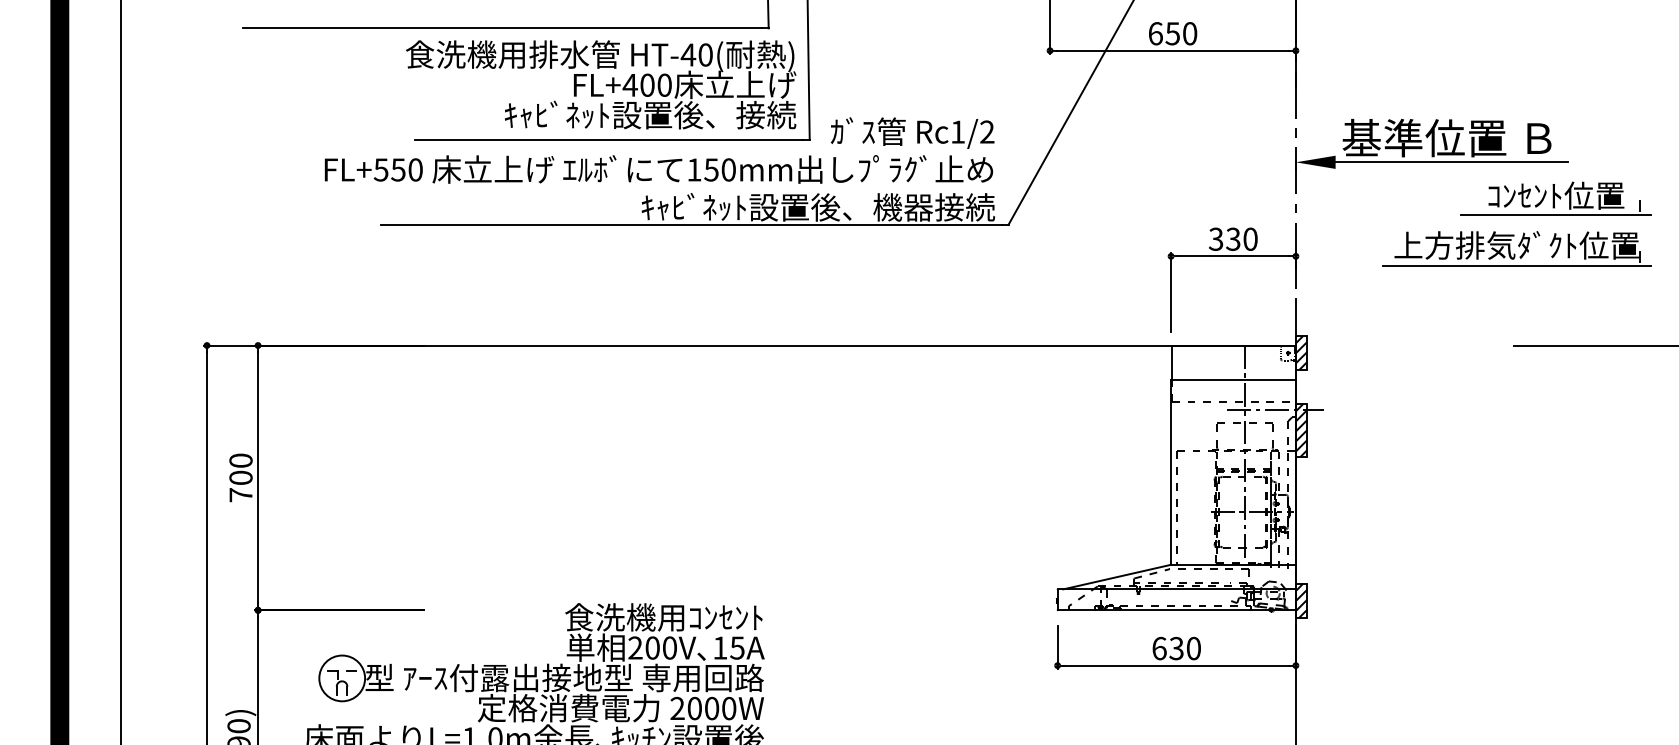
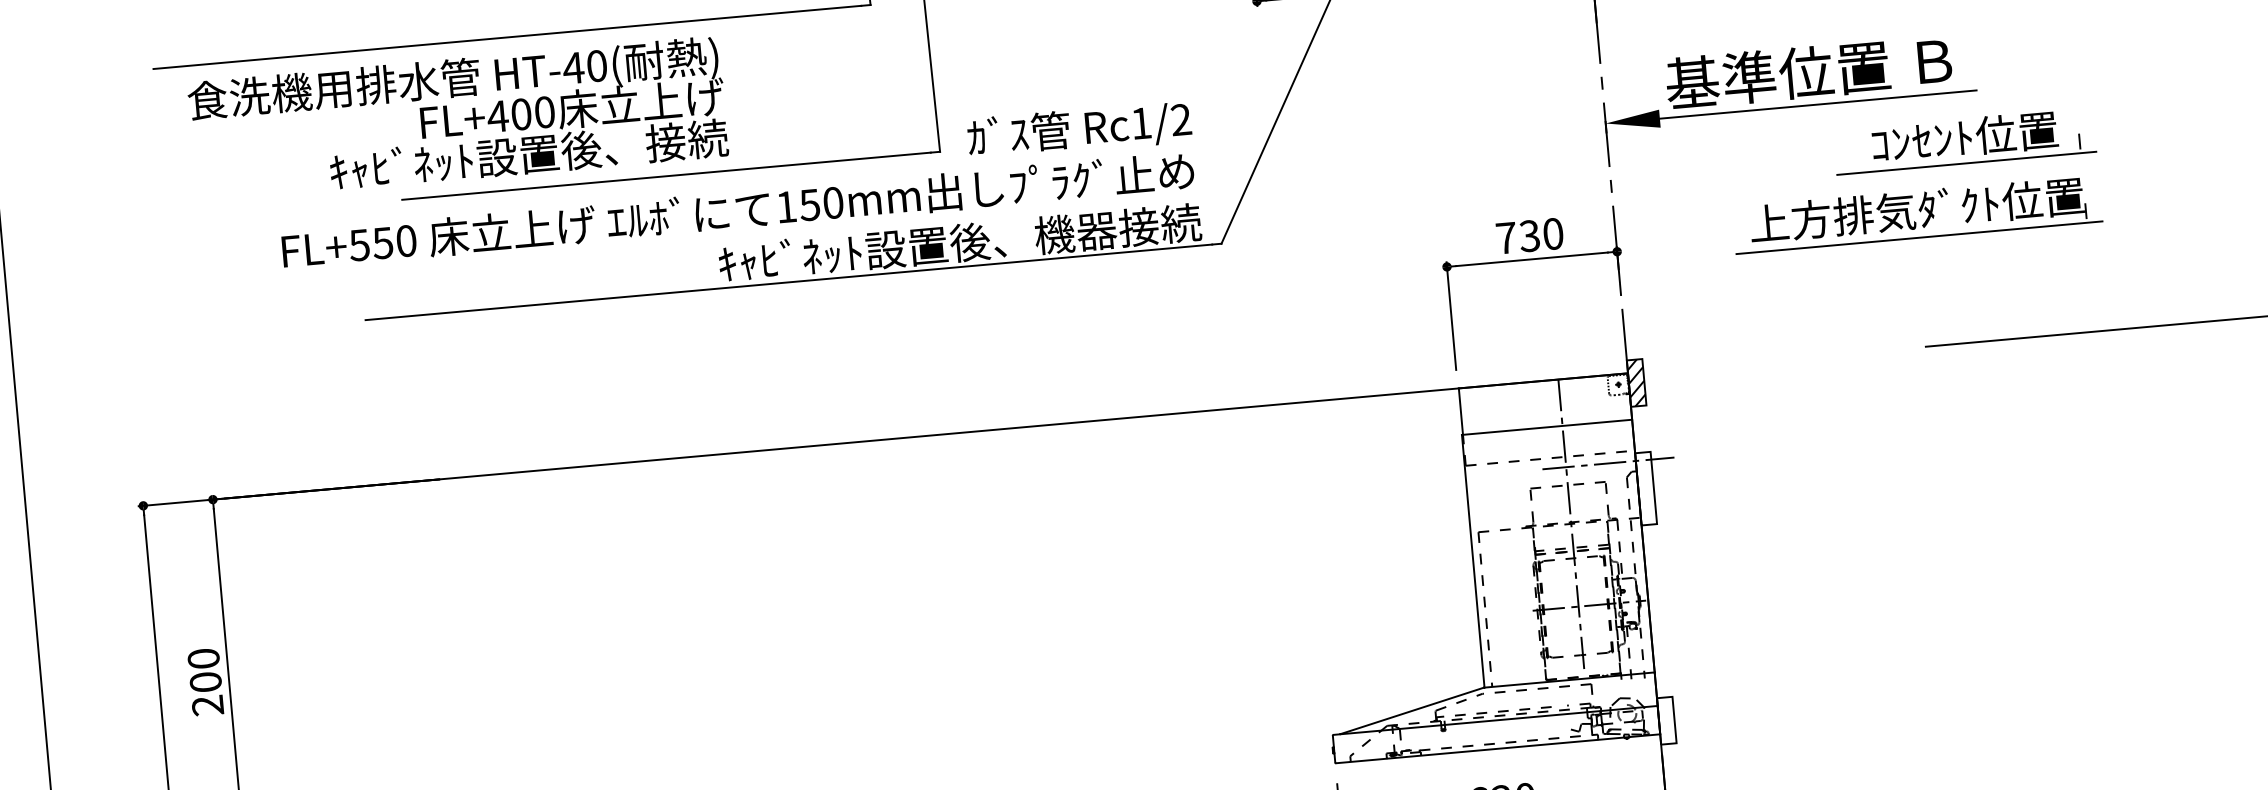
text: (601, 84) -> (458, 118), moved
text: (1215, 238) -> (1505, 237), 330 -> 730
hatch: (1301, 430) -> (1645, 488), removed
text: (240, 495) -> (207, 706), 700 -> 200
hatch: (1301, 600) -> (1666, 720), removed

